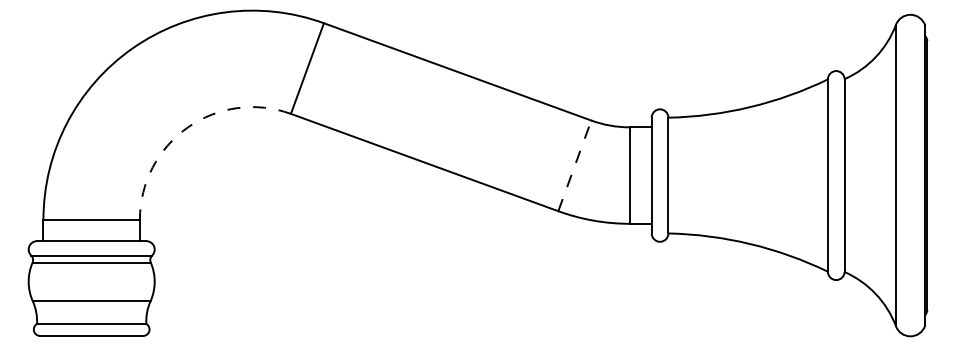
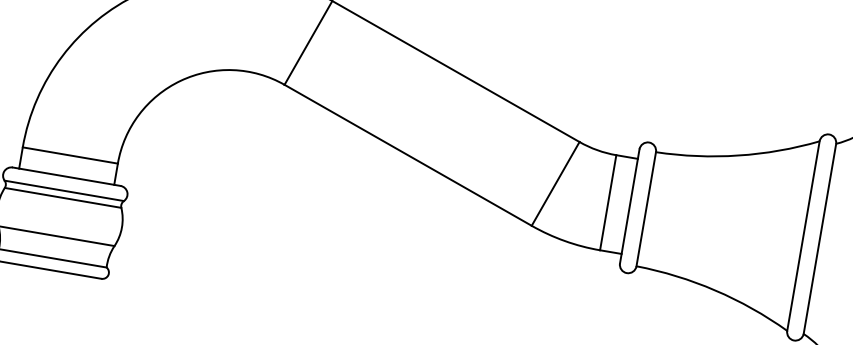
arc: (187, 127) -> (180, 80), dashed -> solid
line: (575, 165) -> (556, 183), dashed -> solid

